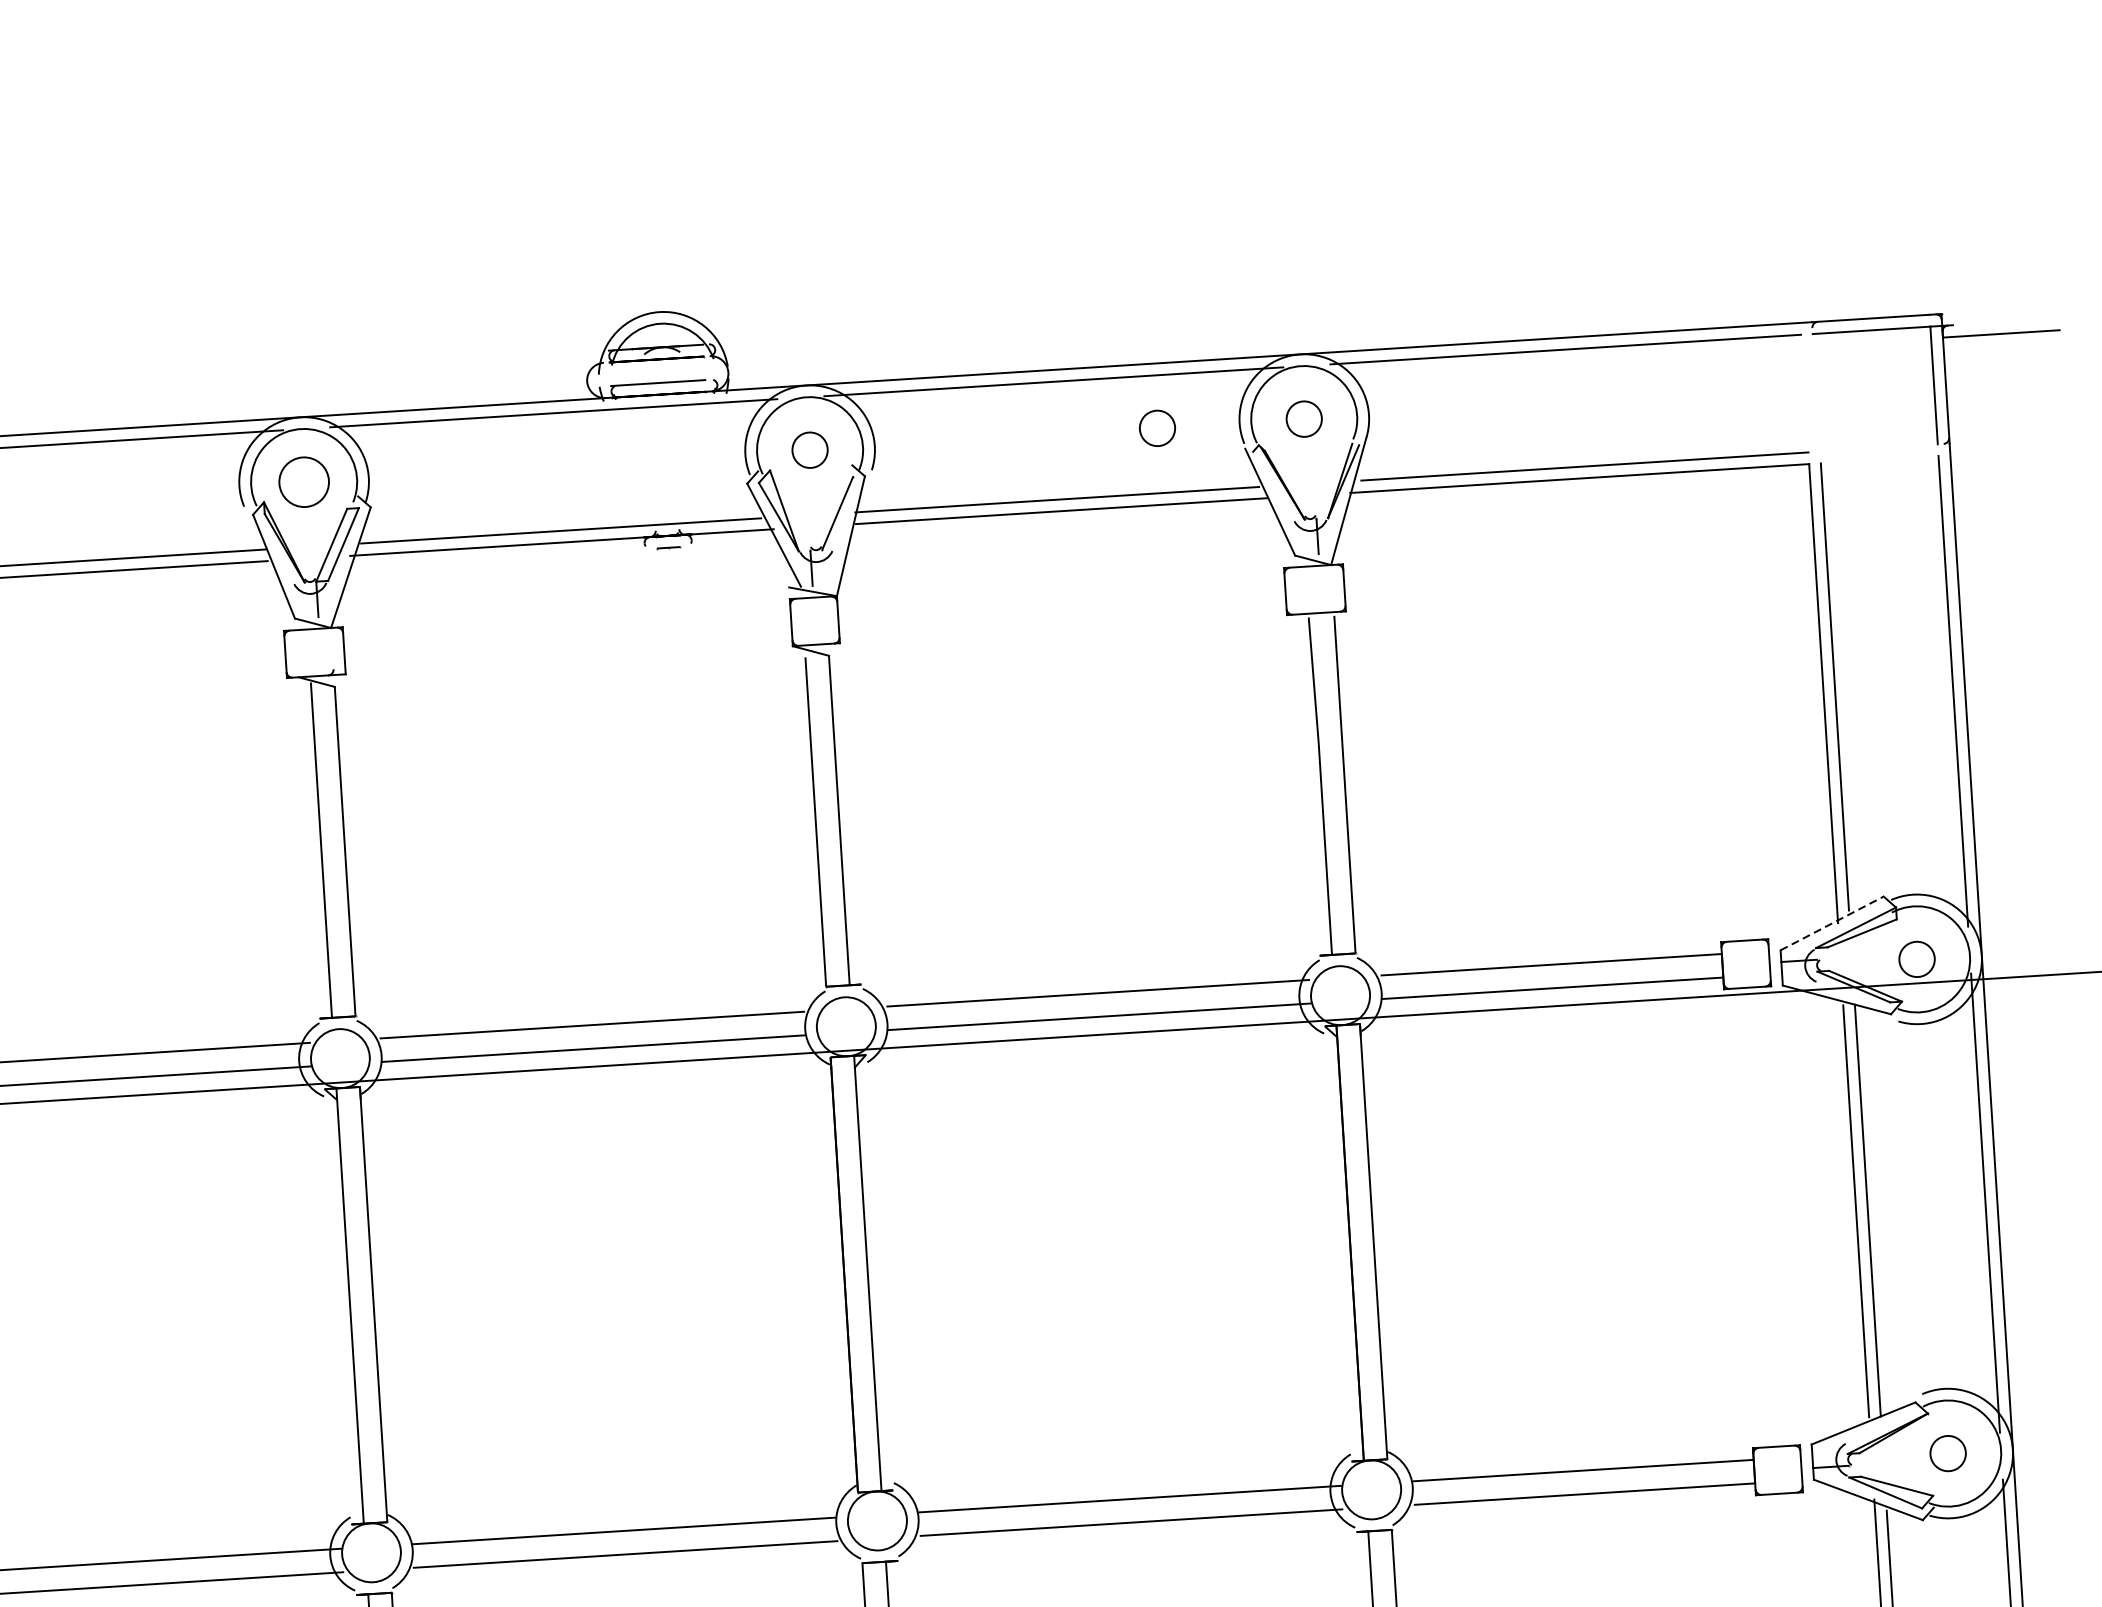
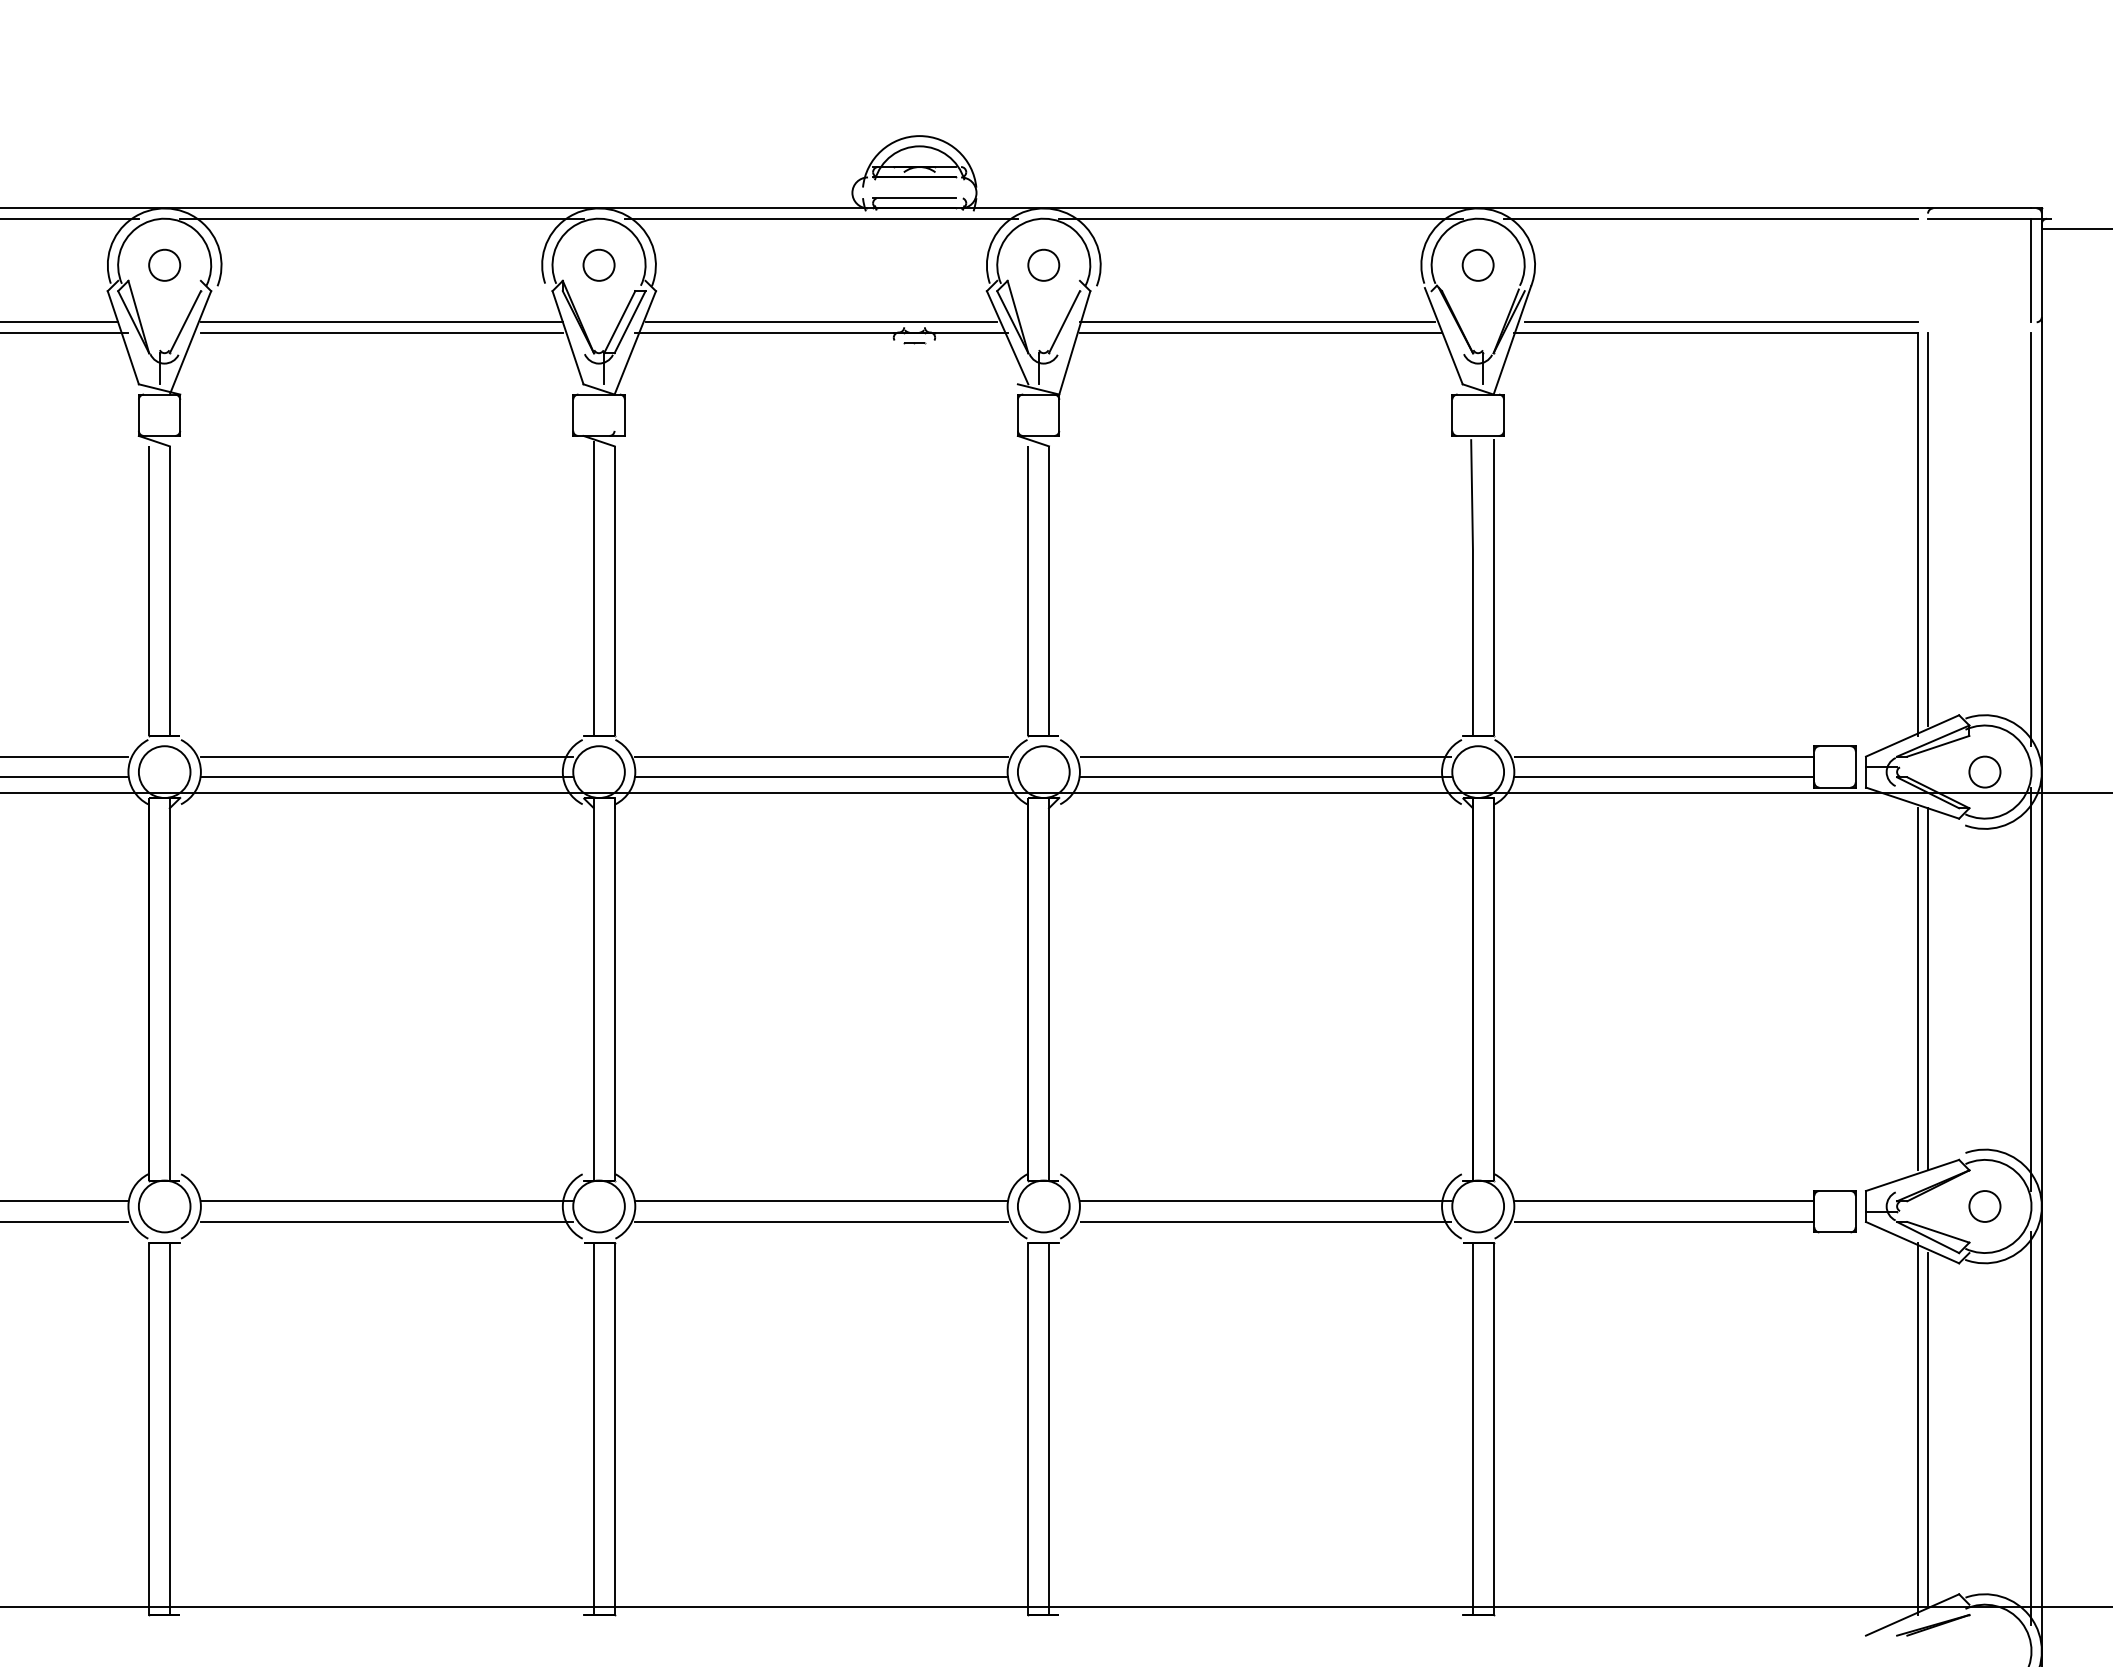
part: (1156, 427) -> (1348, 264), removed
part: (303, 481) -> (598, 264), size x0.71
line: (1832, 922) -> (1912, 735), dashed -> solid

